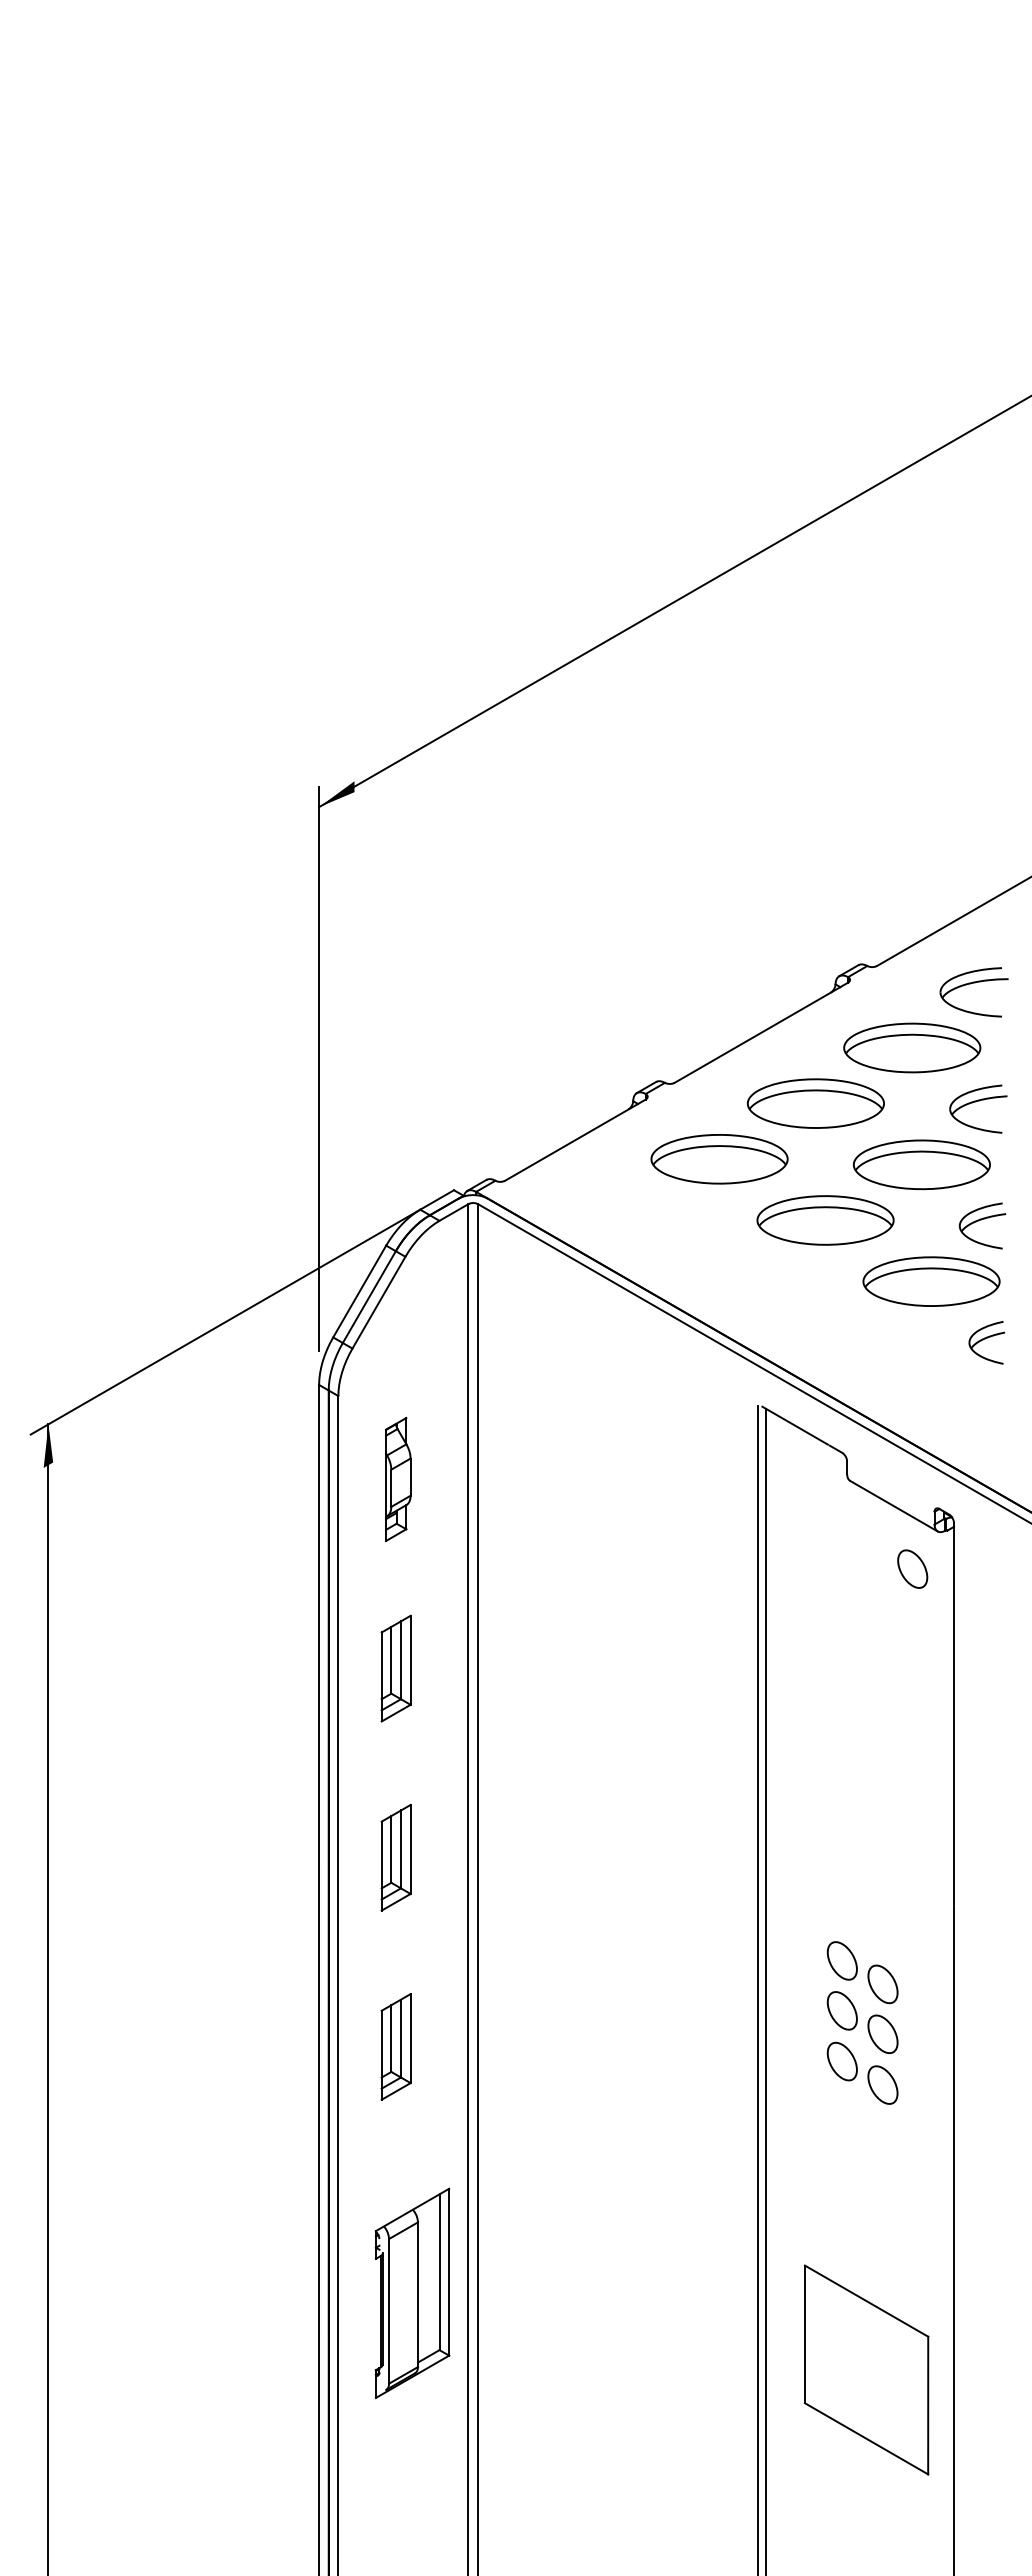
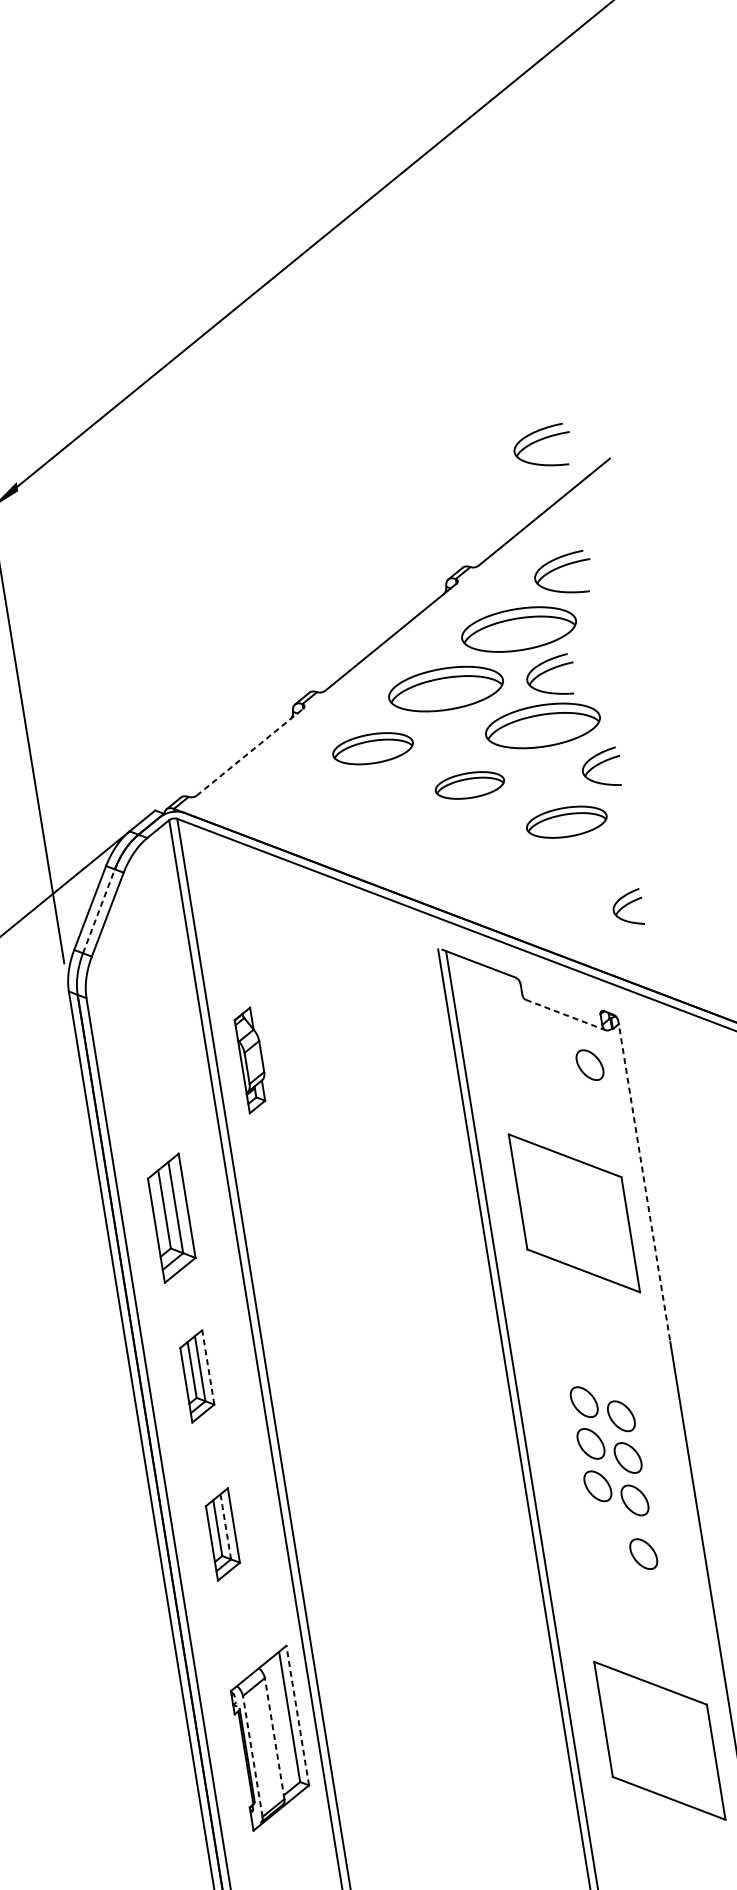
part: (970, 832) -> (538, 441), added
part: (975, 1102) -> (547, 671), moved
line: (575, 1139) -> (249, 751), solid -> dashed
part: (719, 1159) -> (373, 748), size x0.7
part: (825, 1220) -> (469, 785), size x0.6
part: (931, 1281) -> (566, 822), size x0.7
line: (369, 1297) -> (99, 911), solid -> dashed
part: (986, 1342) -> (627, 908), moved
part: (398, 1479) -> (251, 1060), moved
line: (894, 1506) -> (566, 1015), solid -> dashed
part: (395, 1668) -> (171, 1218), size x1.4
line: (954, 1713) -> (644, 1180), solid -> dashed
part: (866, 1738) -> (574, 1212), added
line: (410, 1848) -> (208, 1366), solid -> dashed
line: (400, 2038) -> (225, 1526), solid -> dashed
part: (882, 2149) -> (643, 1554), added
line: (449, 2271) -> (297, 1714), solid -> dashed
line: (417, 2294) -> (274, 1738), solid -> dashed
line: (389, 2310) -> (253, 1755), solid -> dashed

